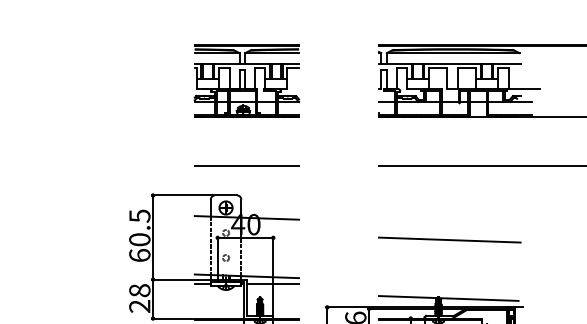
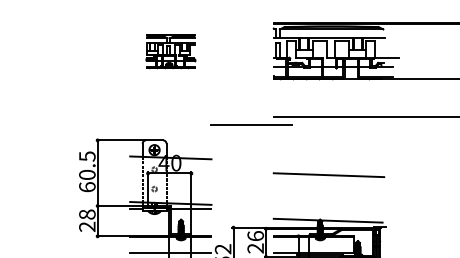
part: (246, 81) -> (170, 51), size x0.6
line: (246, 164) -> (251, 124), moved

